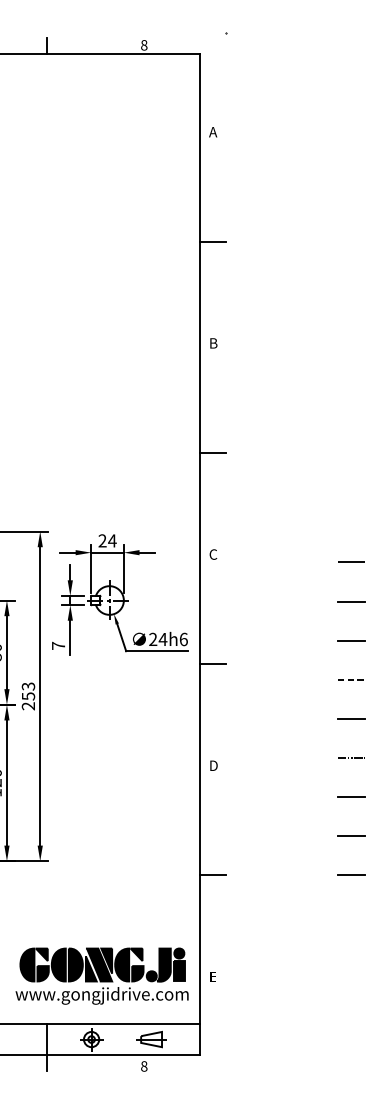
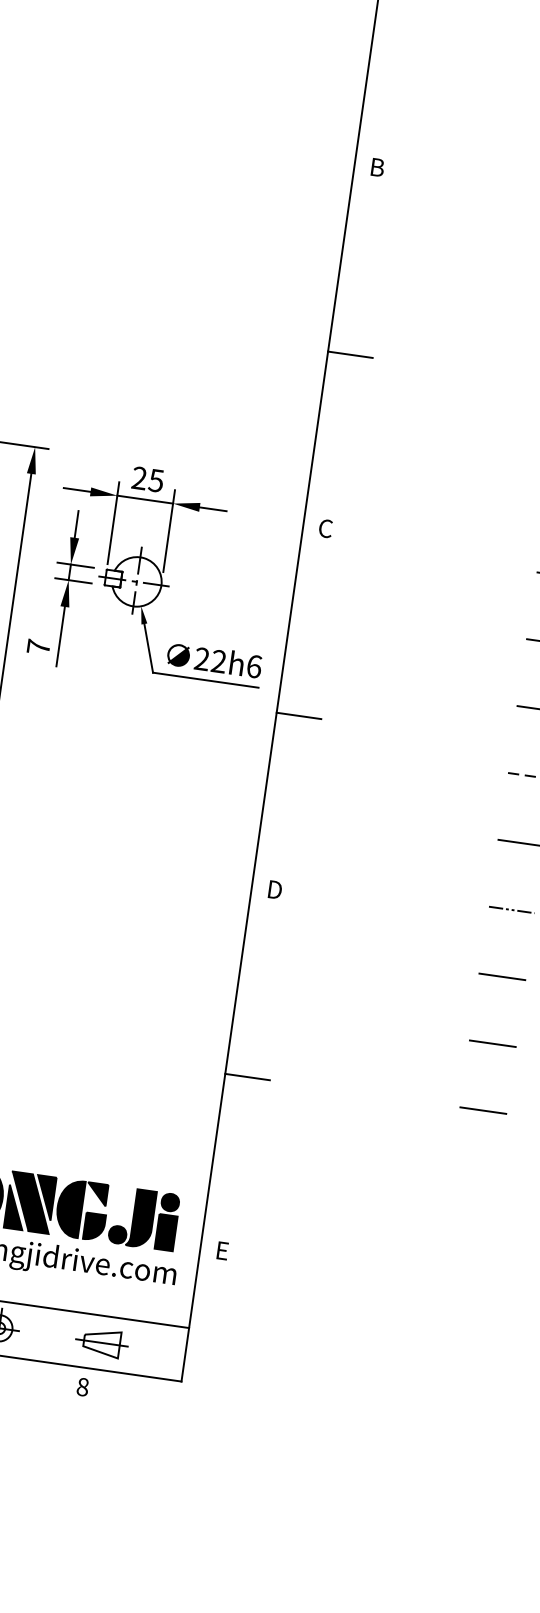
text: (112, 540) -> (156, 479), 24 -> 25
text: (162, 638) -> (218, 659), 24h6 -> 22h6

